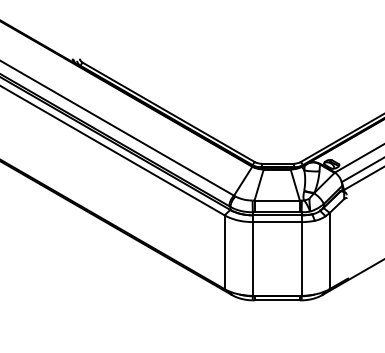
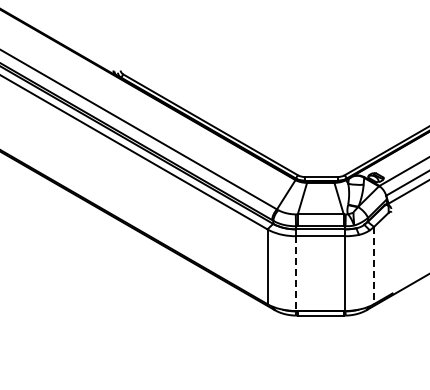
line: (330, 250) -> (374, 265), solid -> dashed
line: (253, 259) -> (296, 274), solid -> dashed

